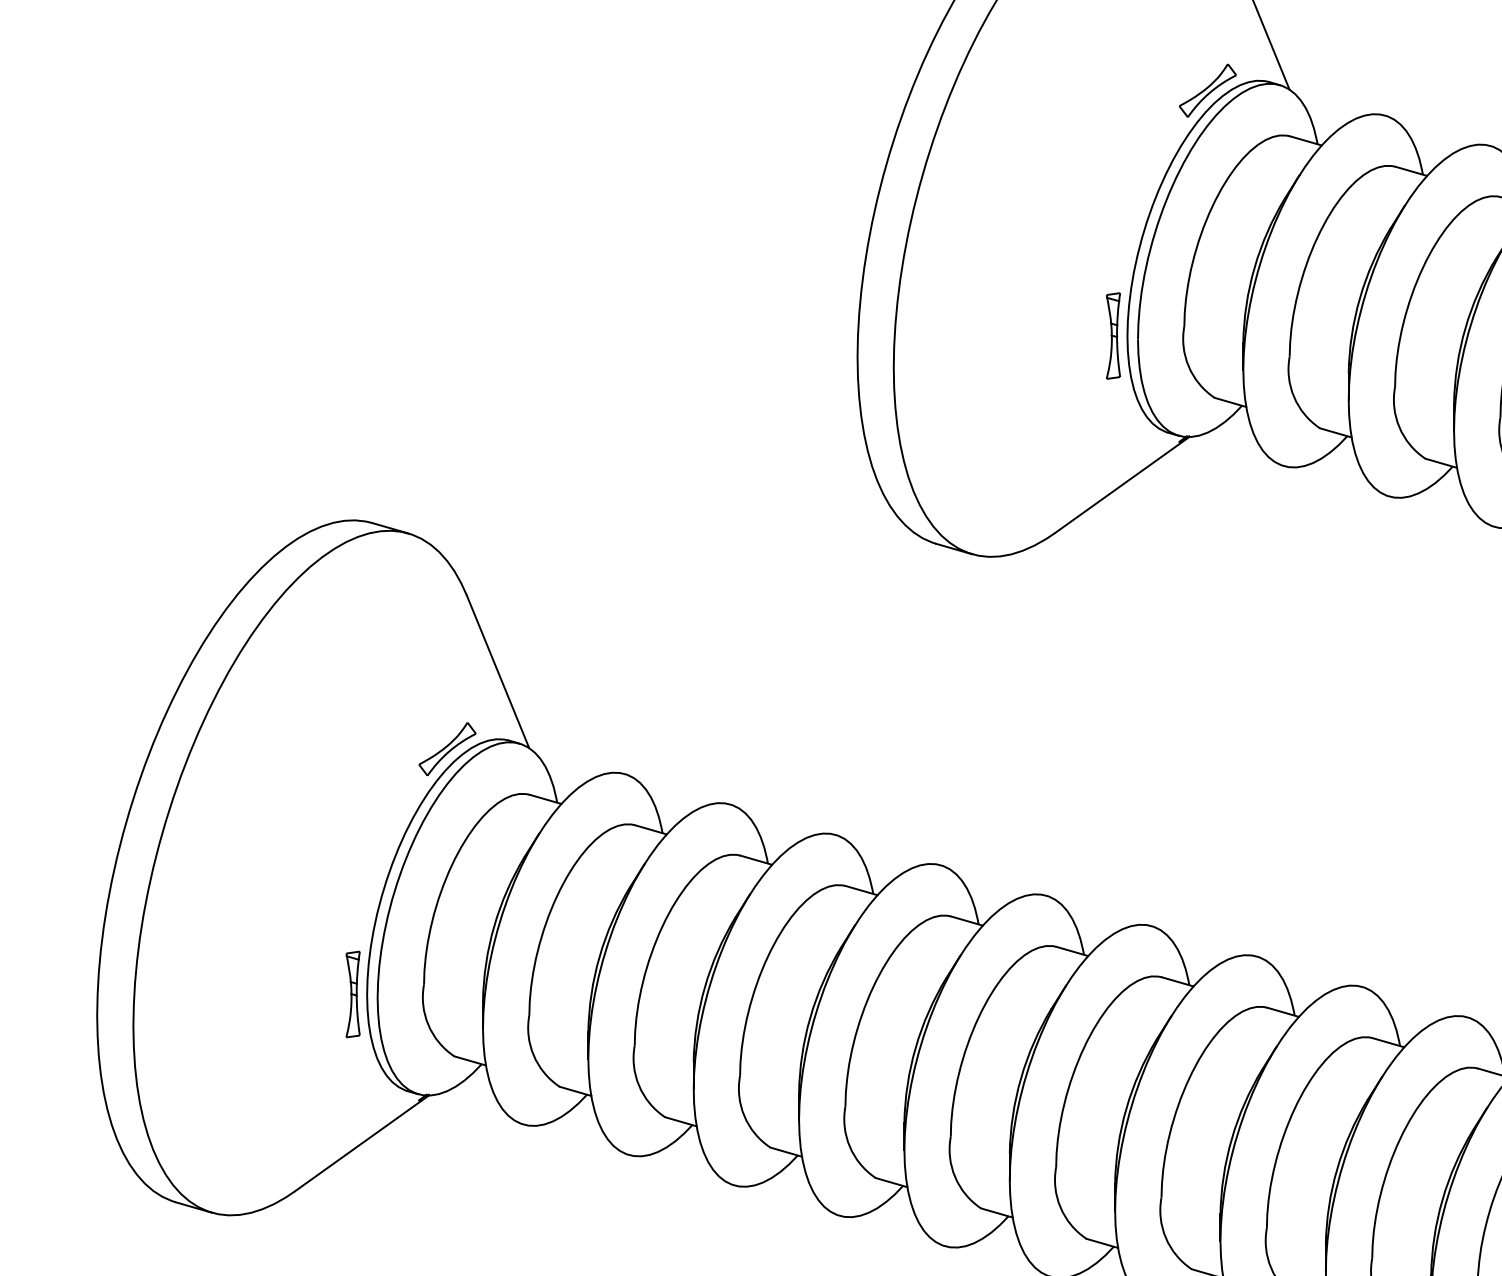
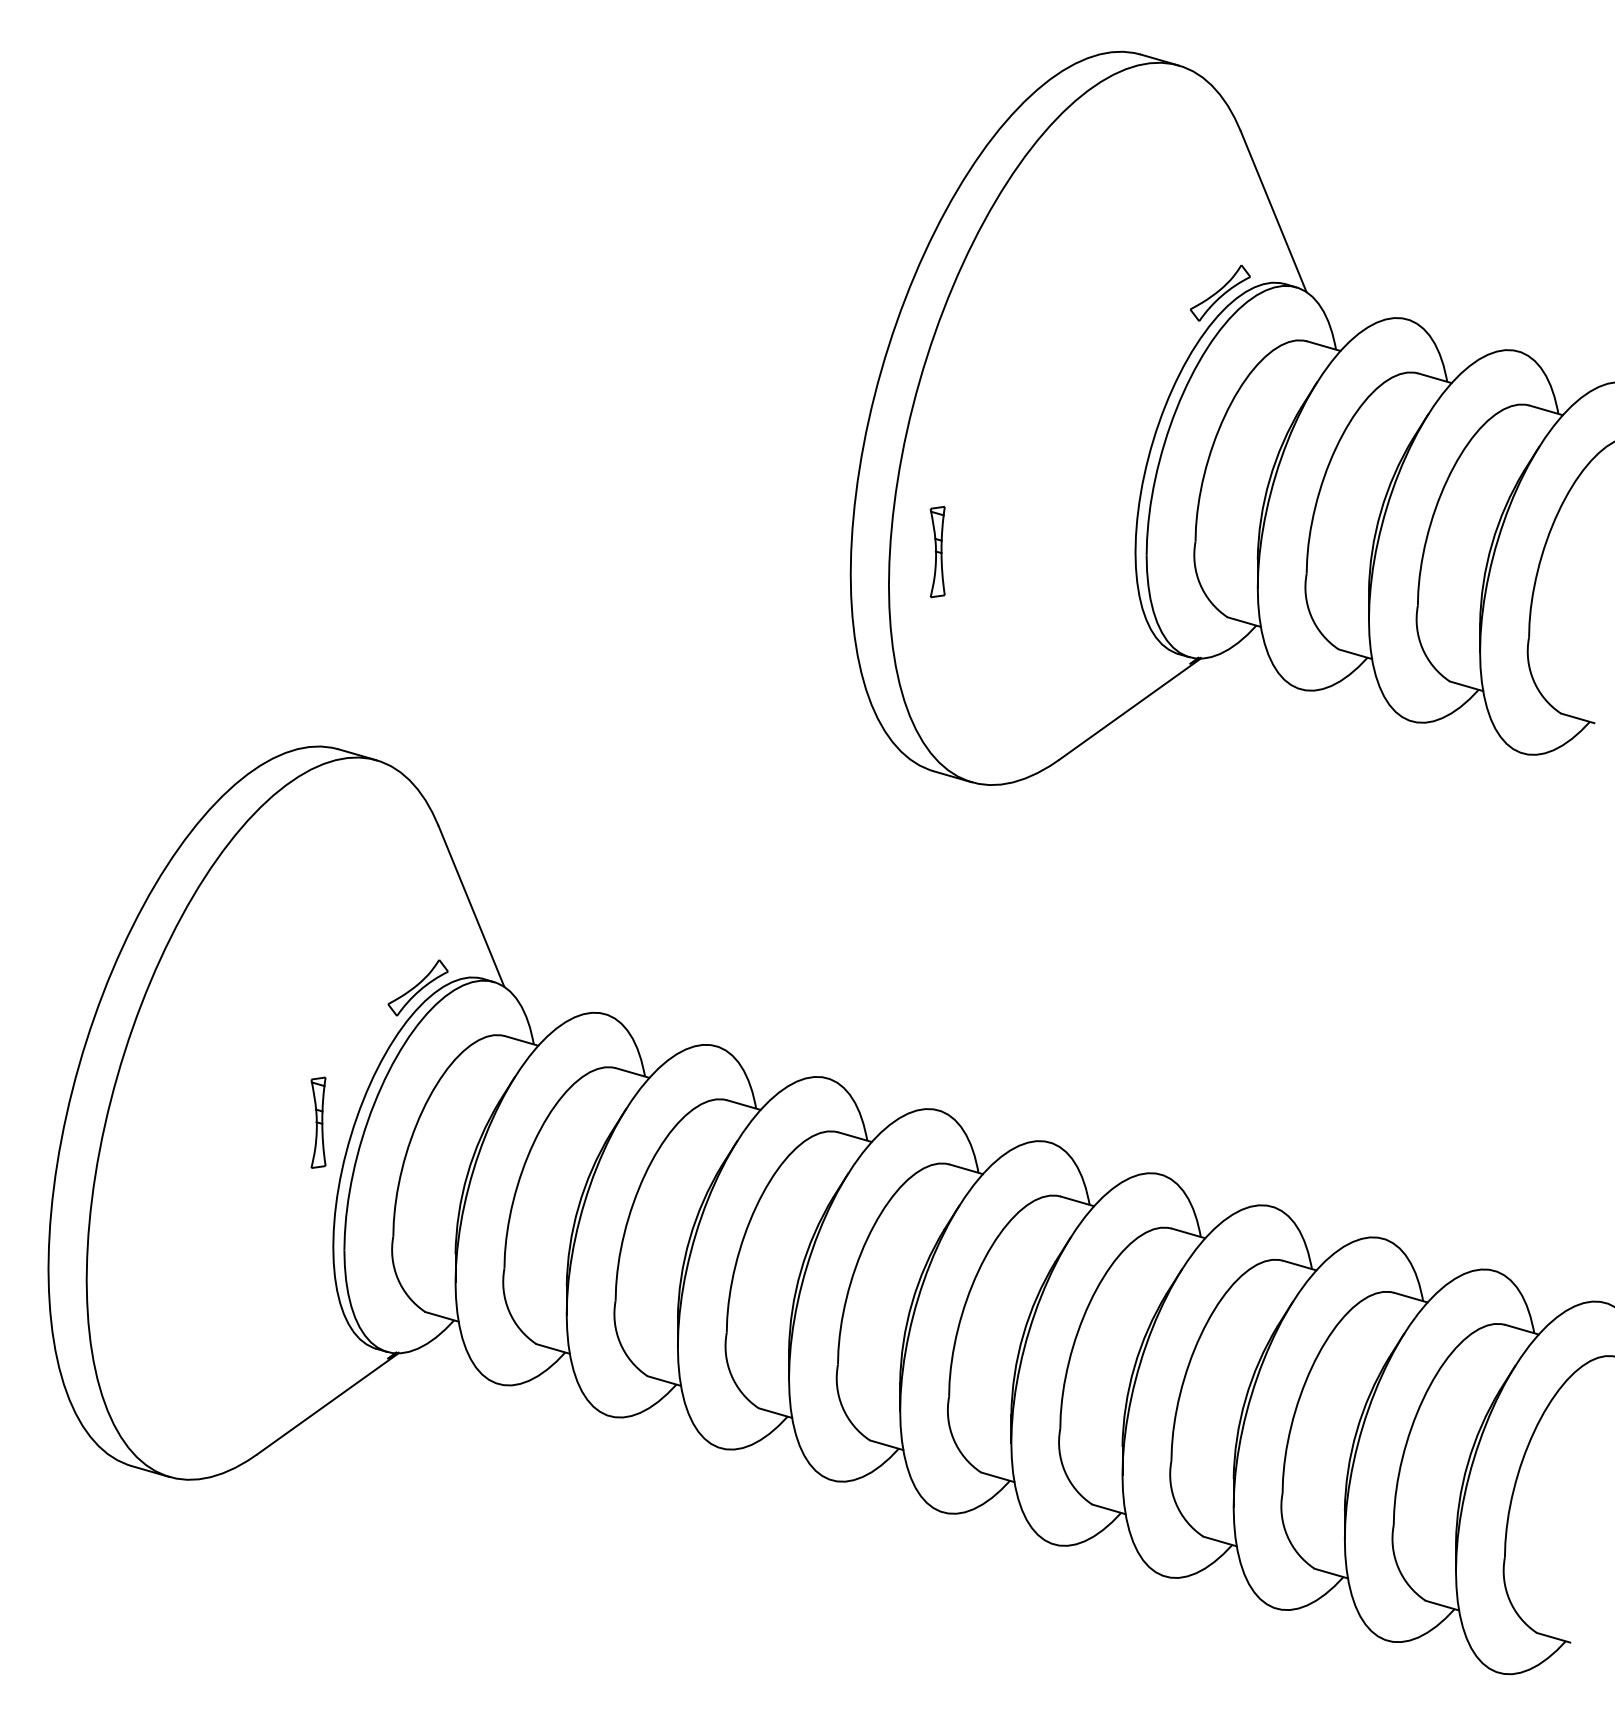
part: (1113, 336) -> (937, 552), moved
part: (353, 994) -> (318, 1122), moved

